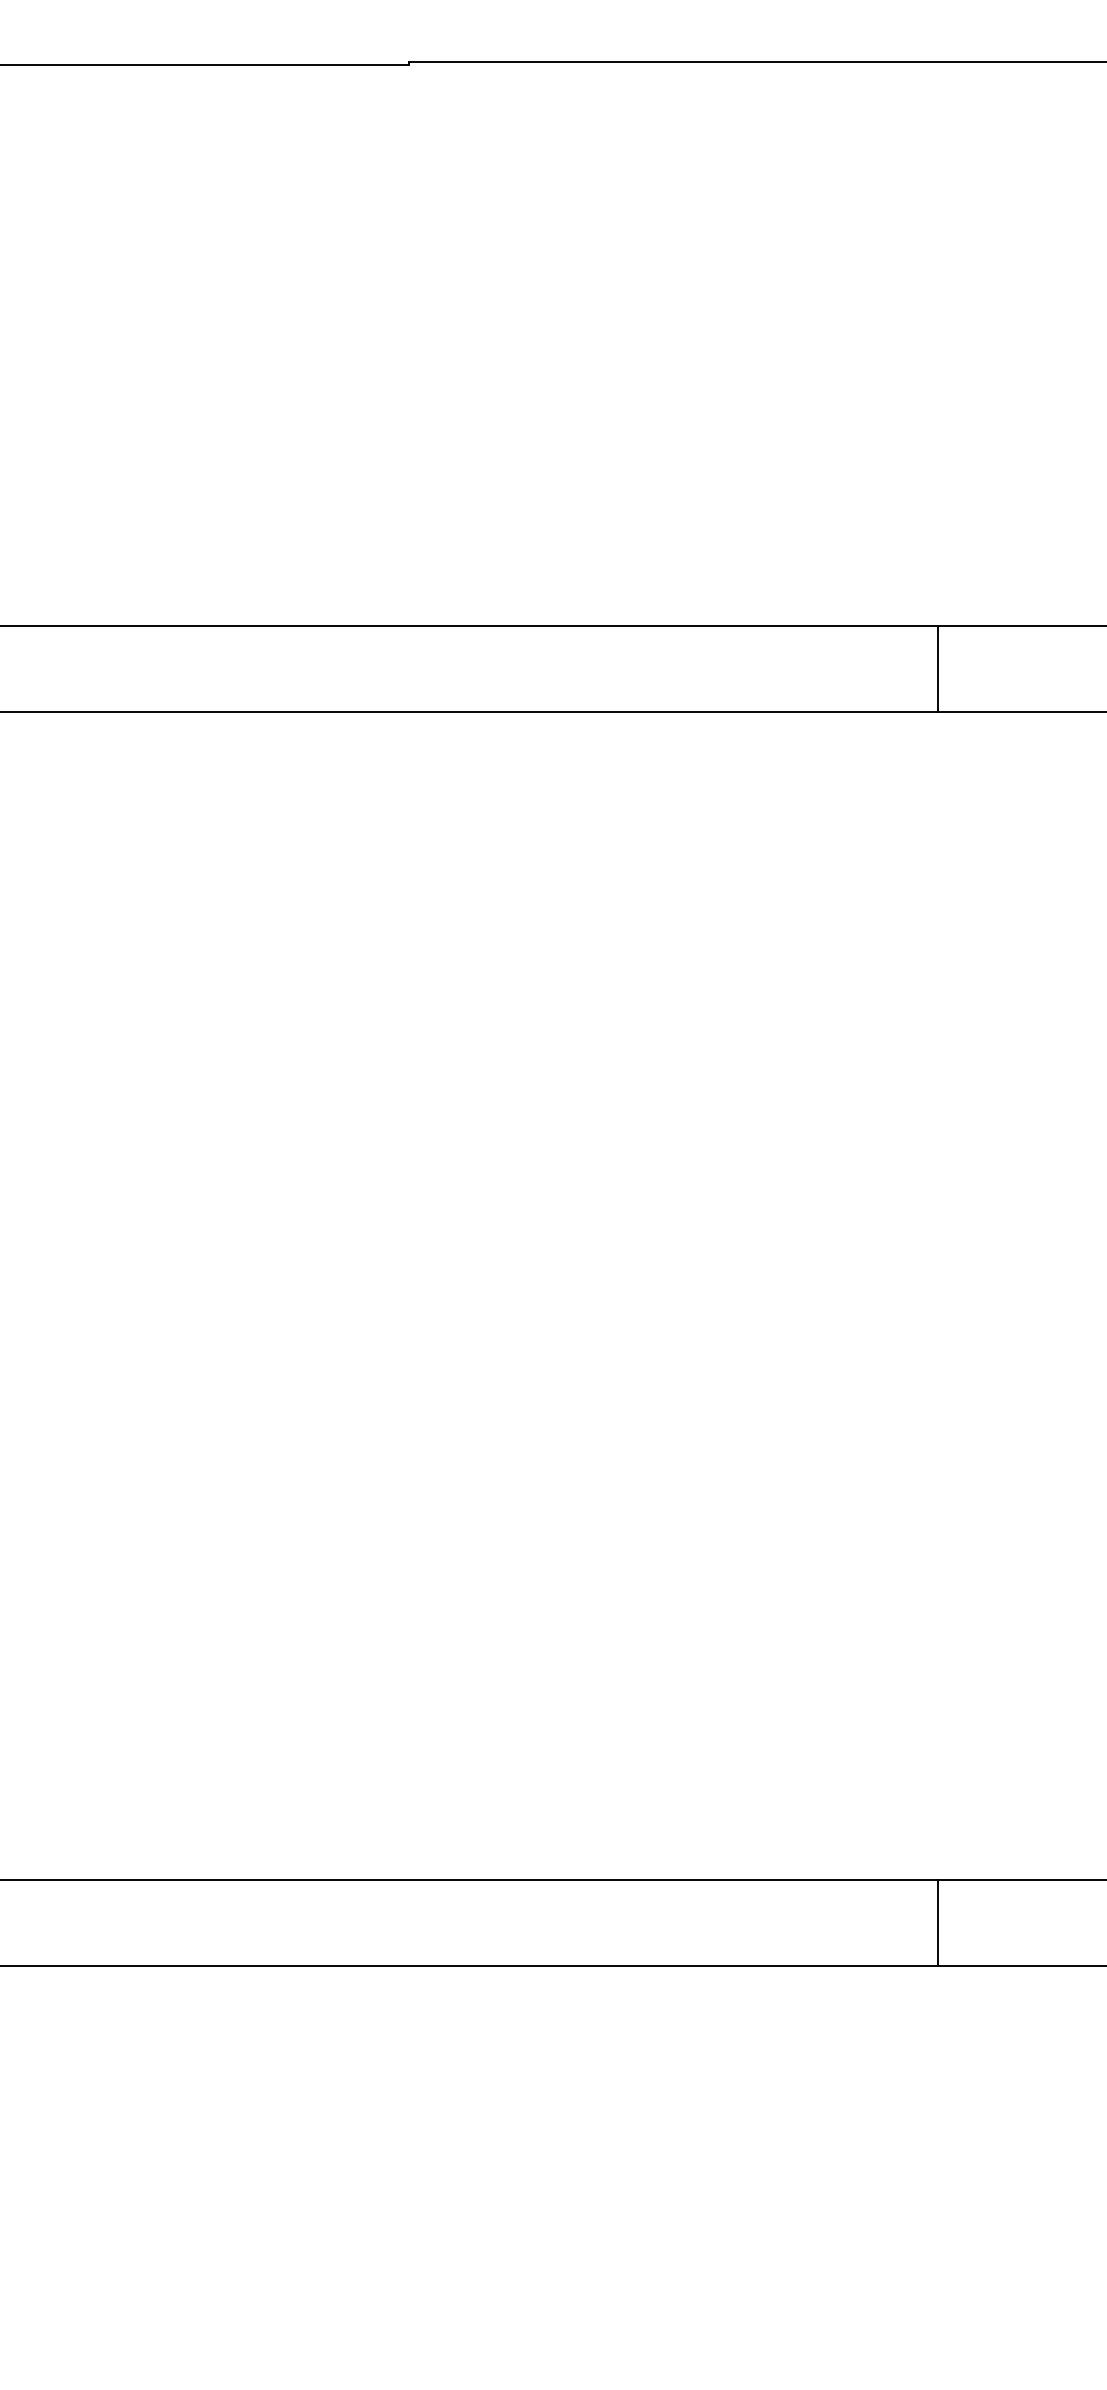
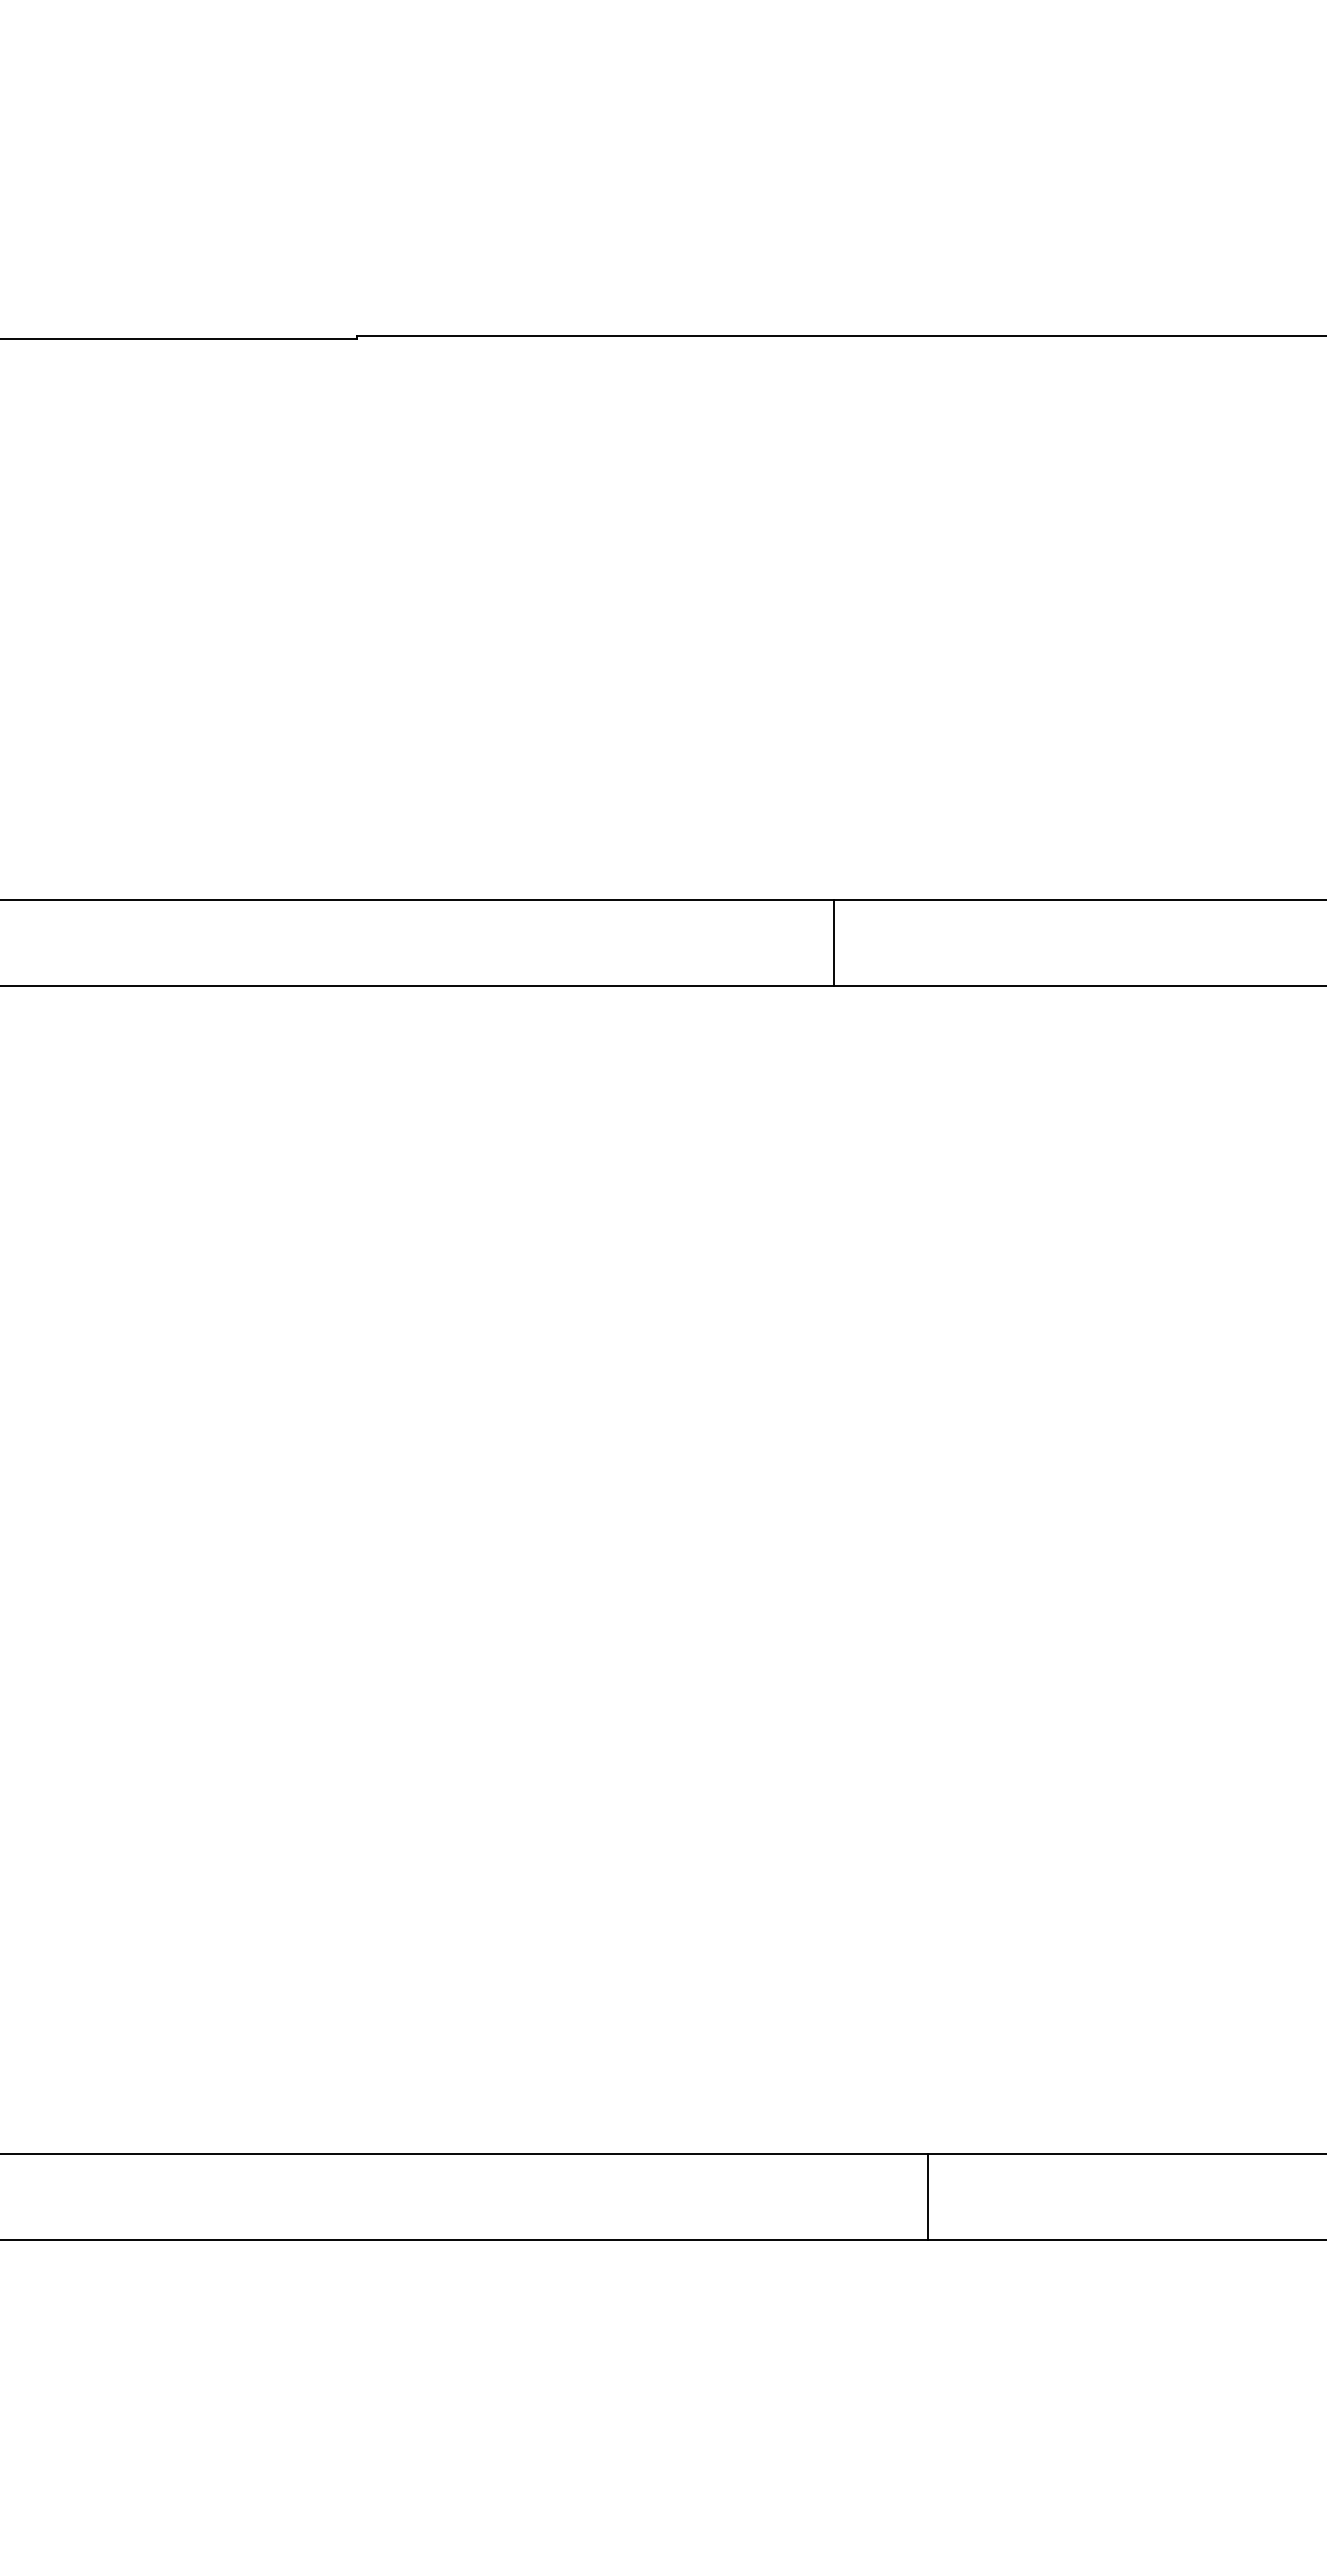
line: (937, 668) -> (834, 942), moved
line: (937, 1922) -> (928, 2196), moved

